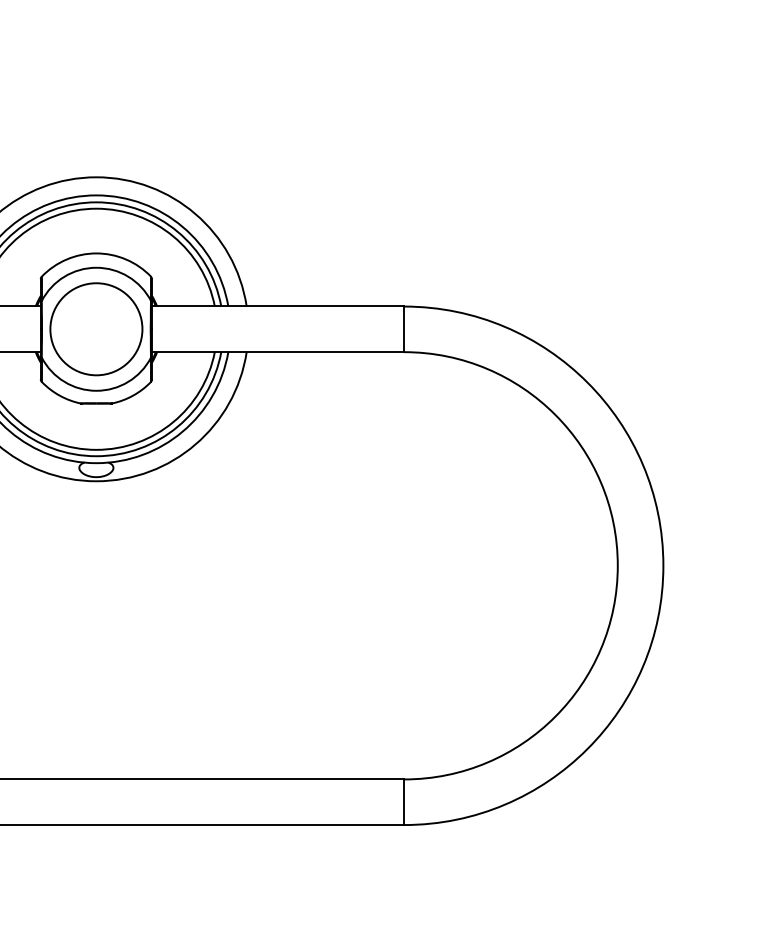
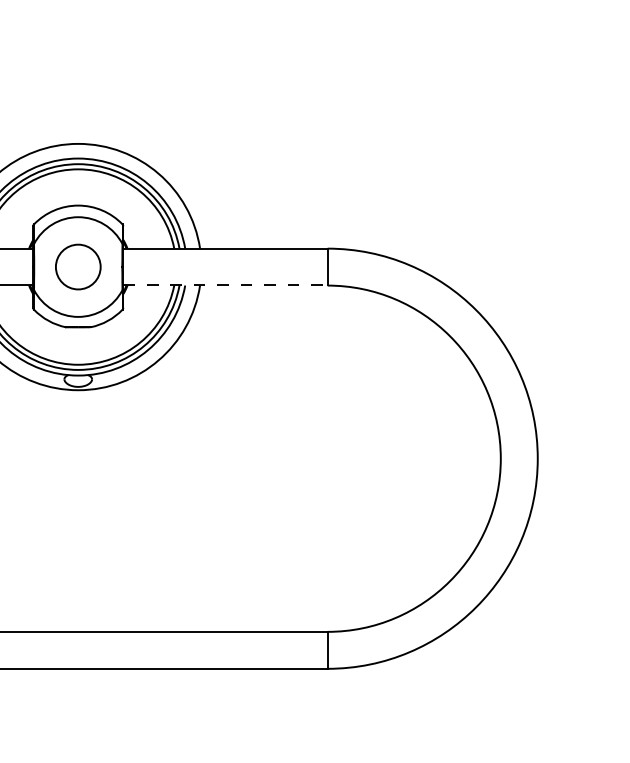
circle: (96, 329) -> (78, 267), size x0.6
line: (278, 352) -> (225, 285), solid -> dashed

